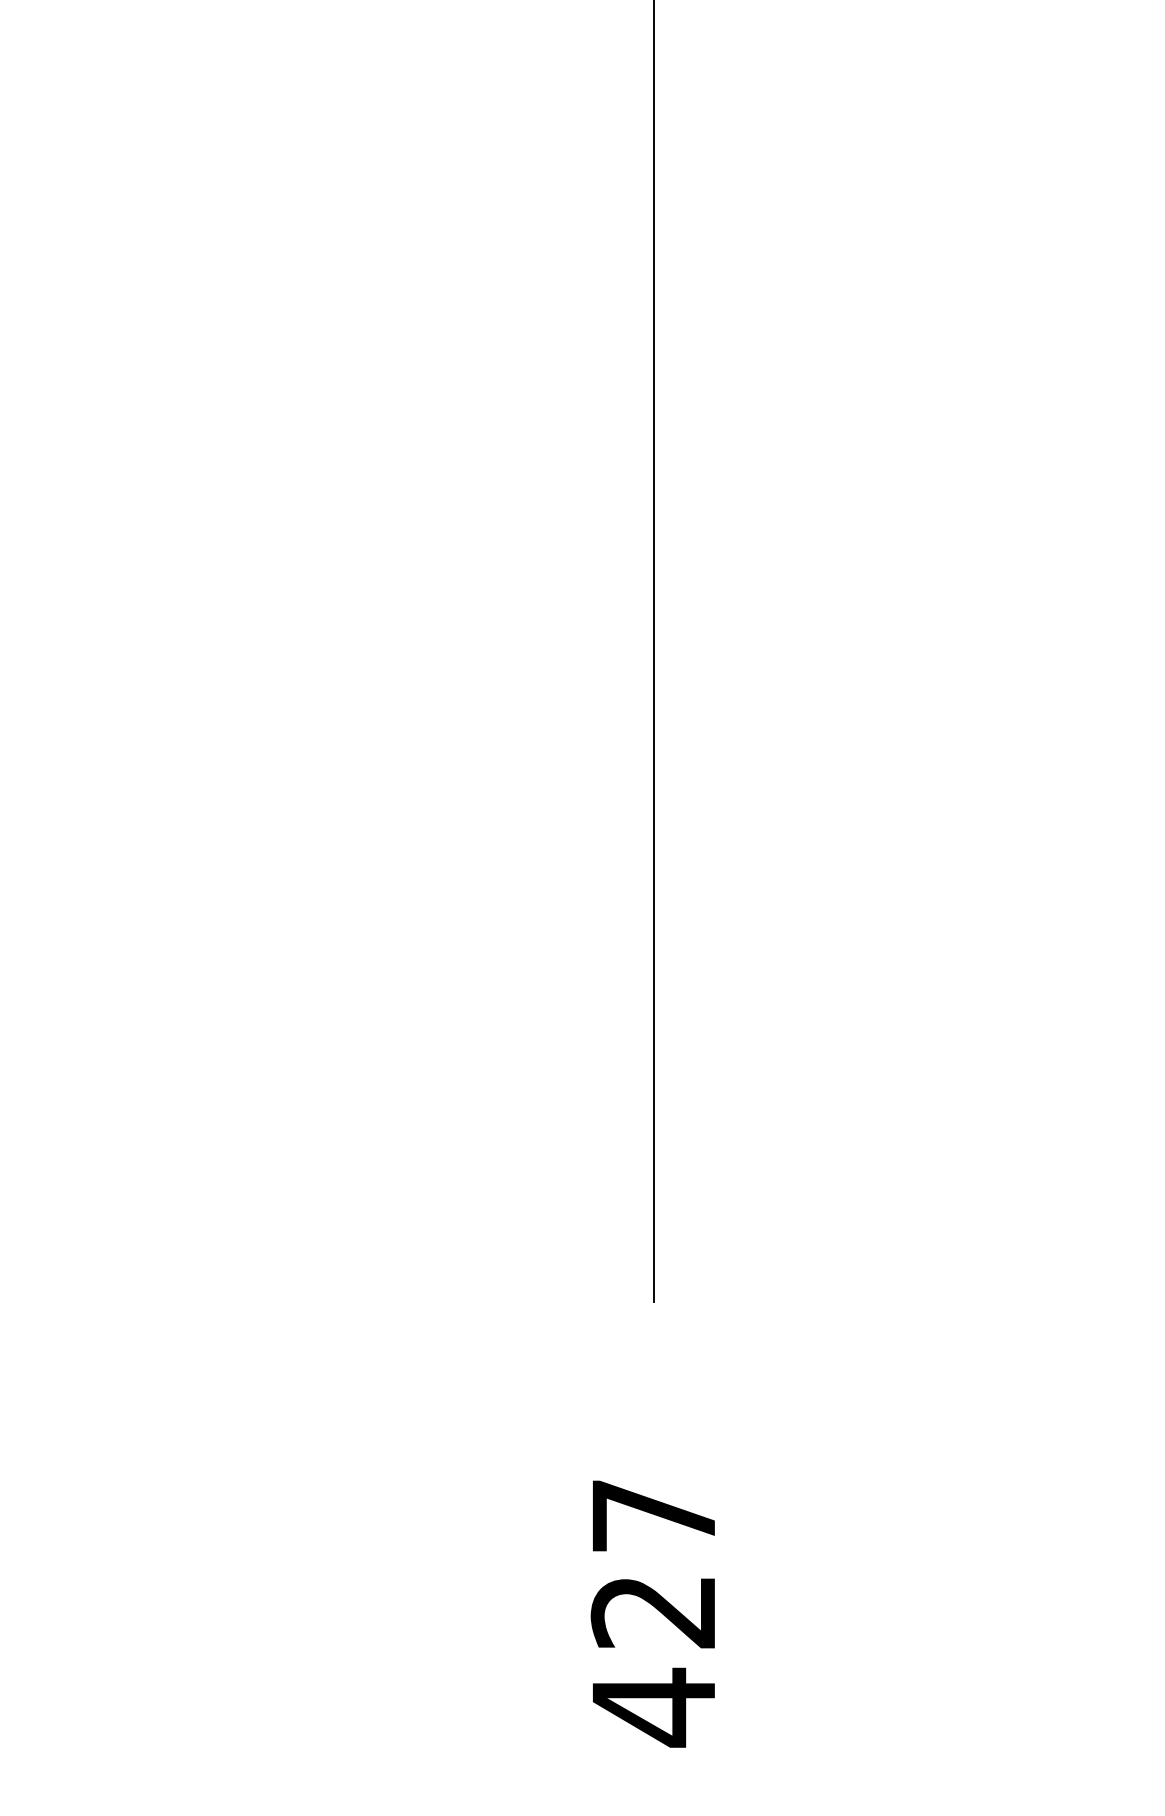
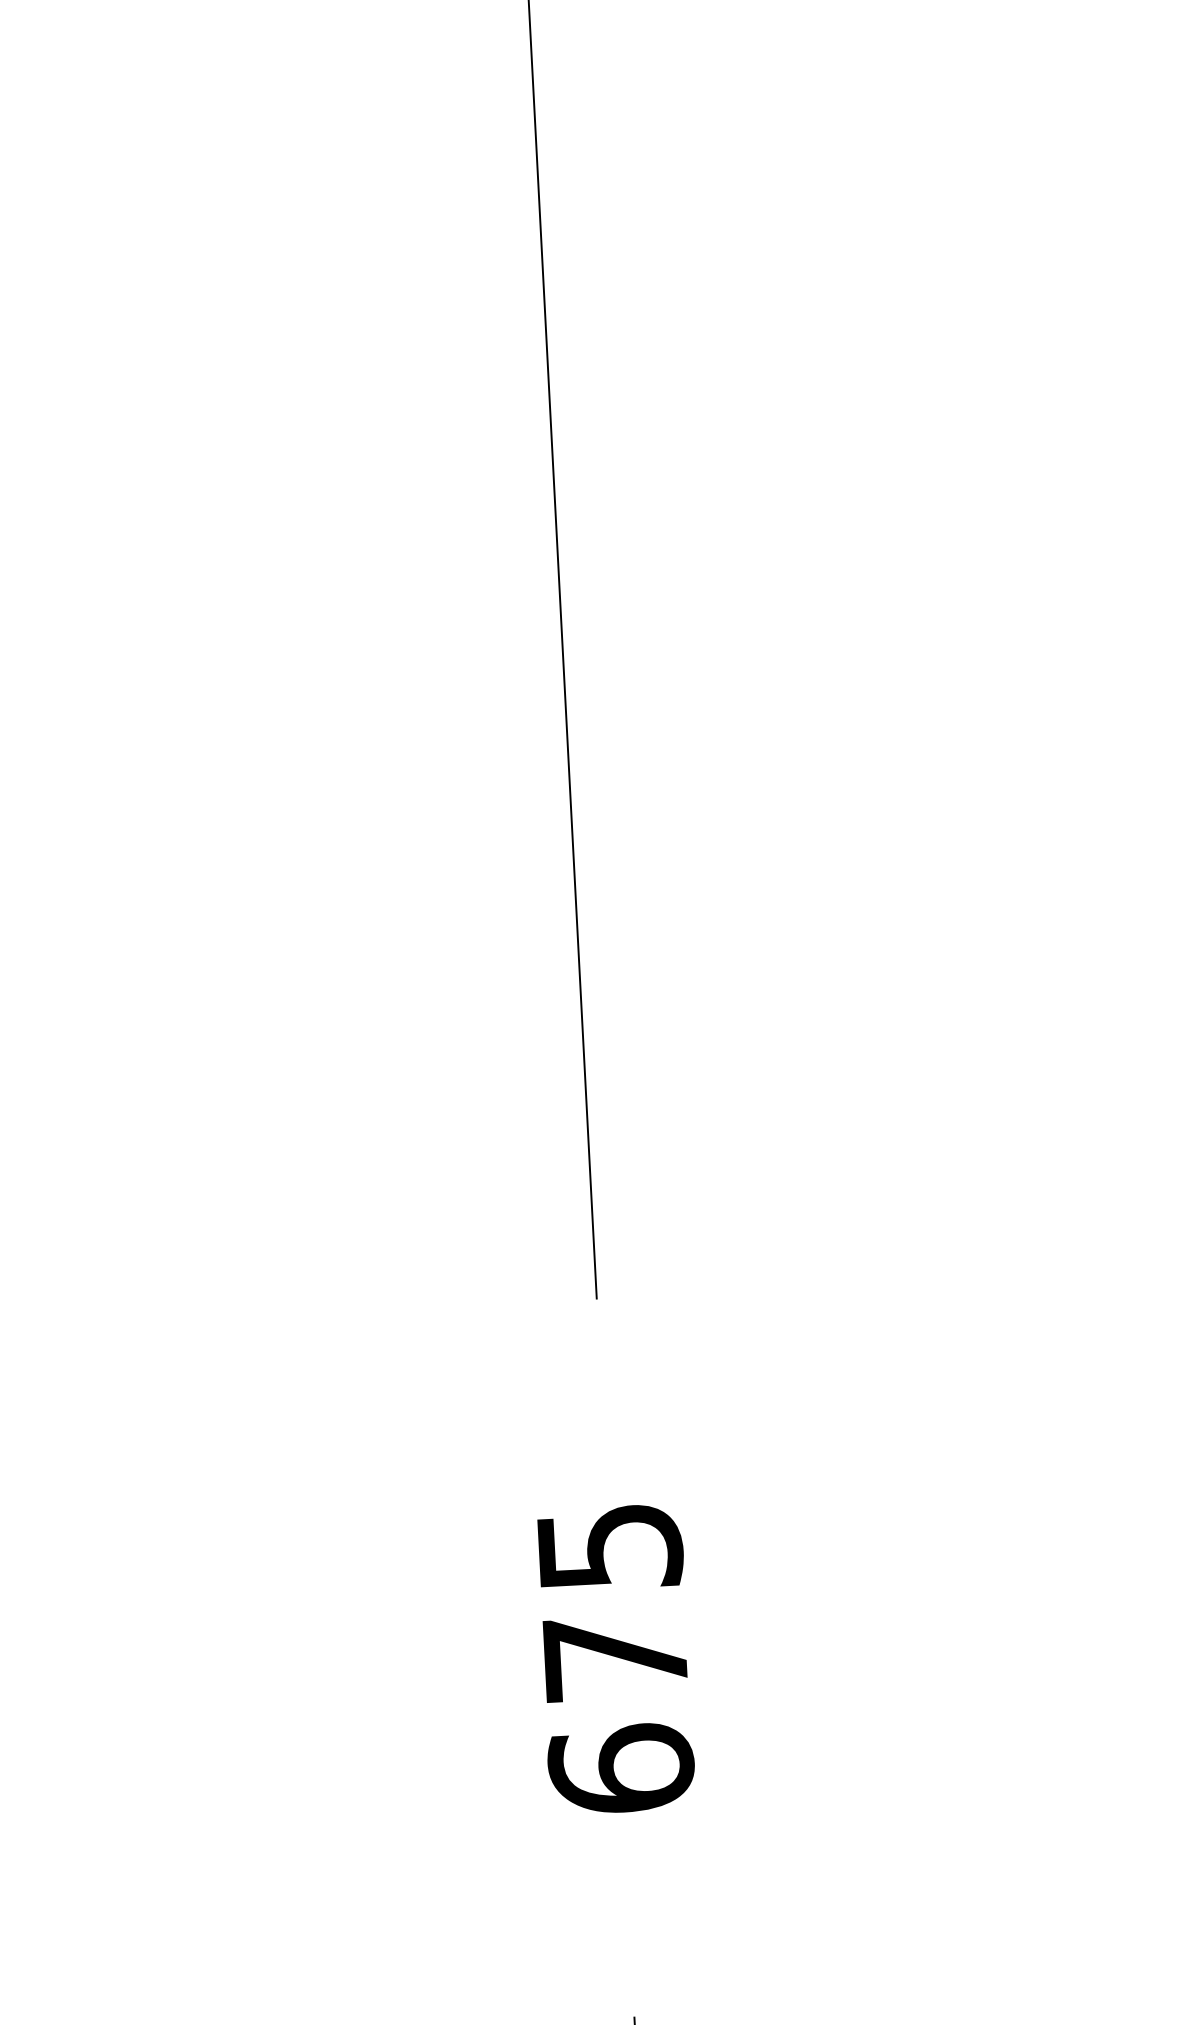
text: (653, 1613) -> (615, 1660), 427 -> 675

